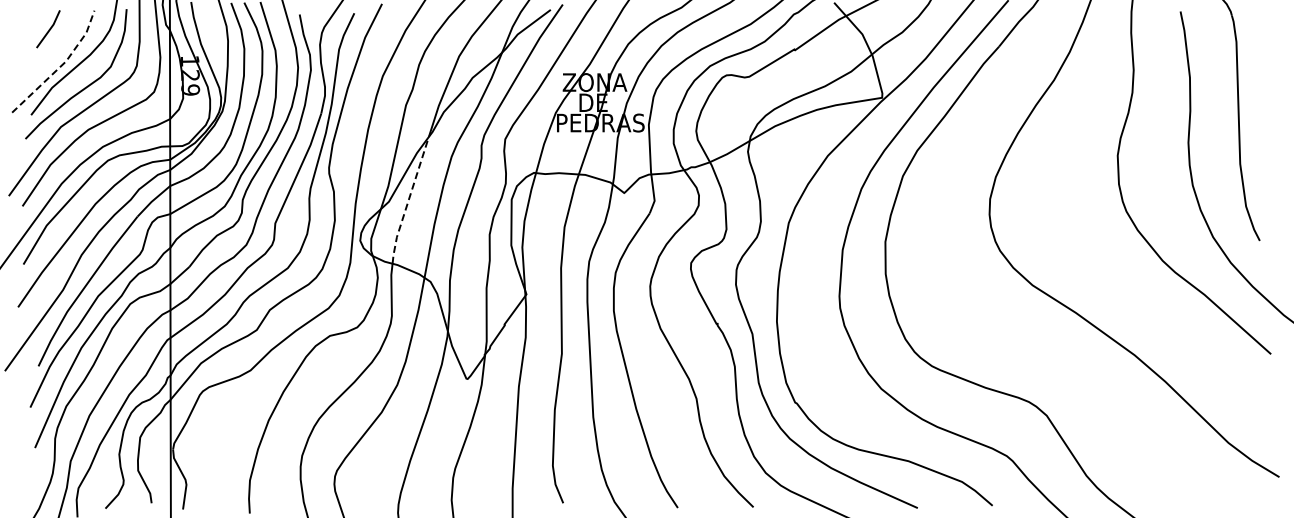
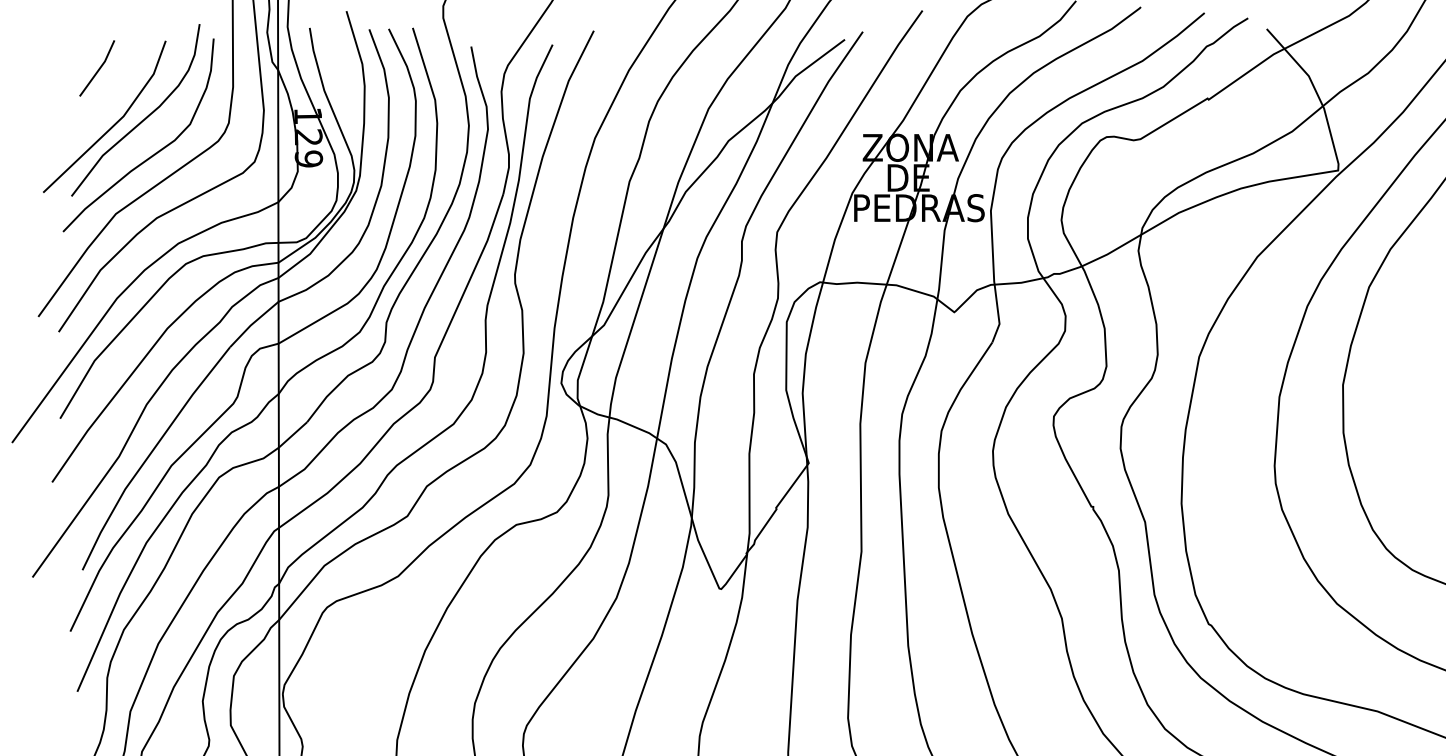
line: (61, 66) -> (116, 123), dashed -> solid
line: (408, 201) -> (633, 324), dashed -> solid

